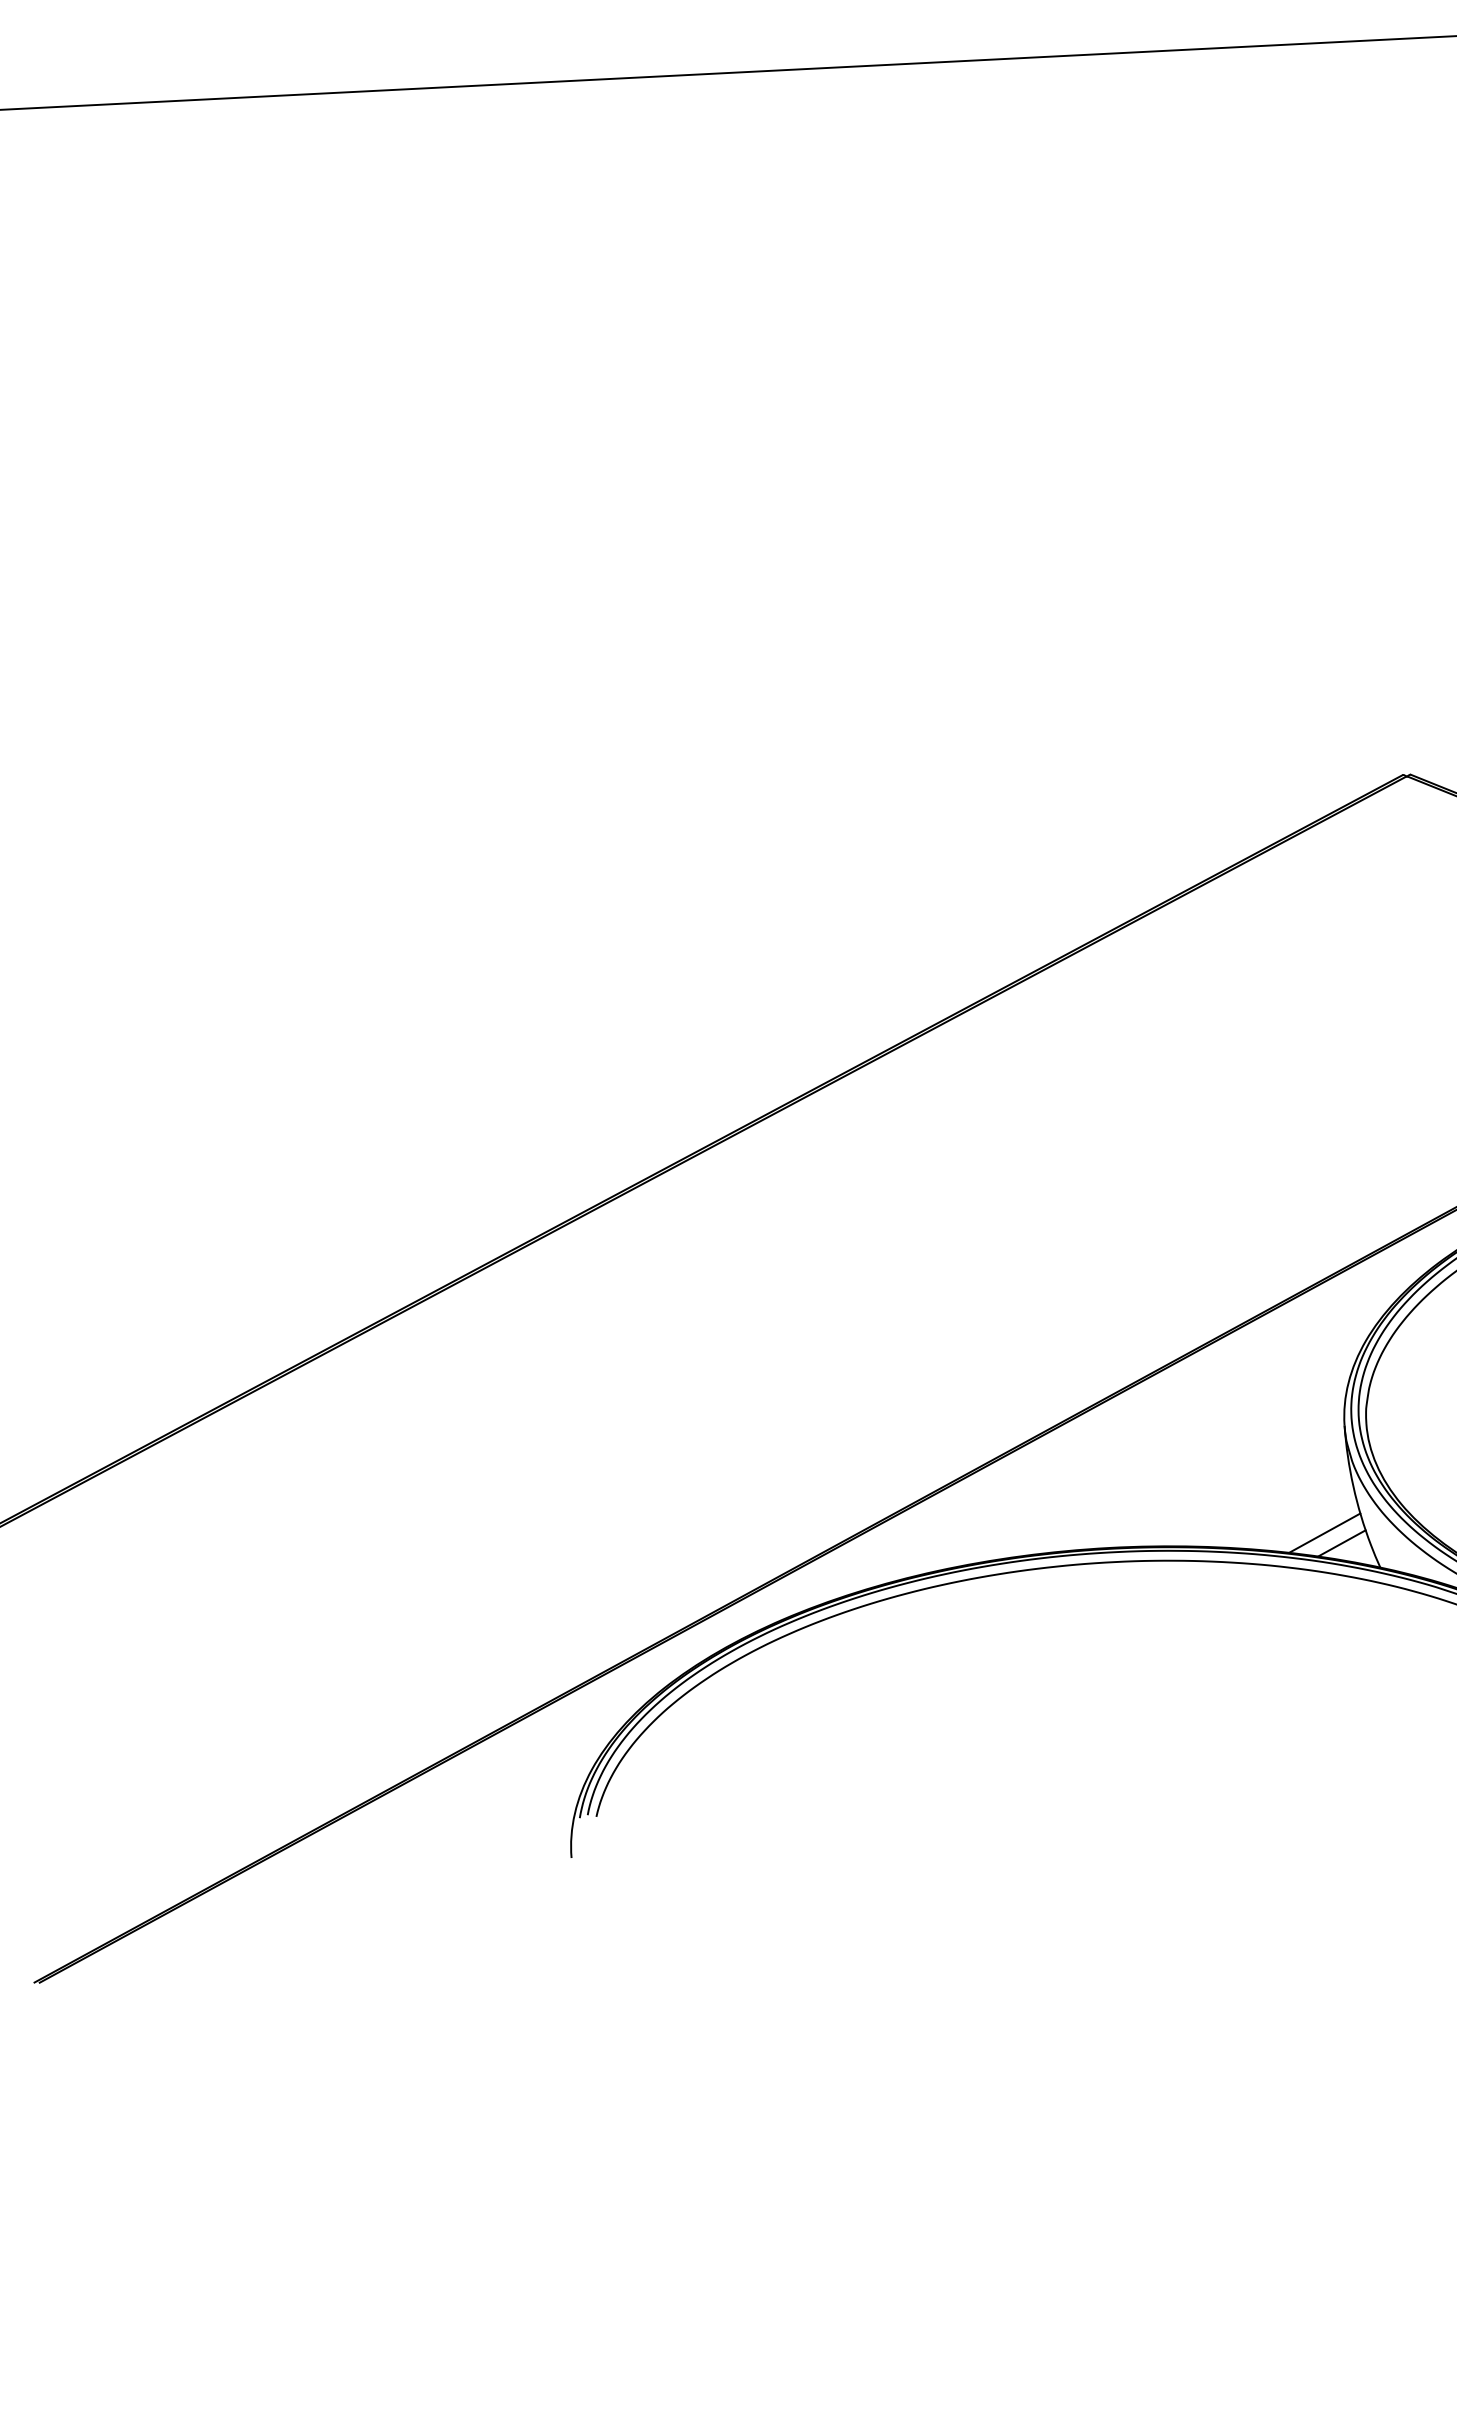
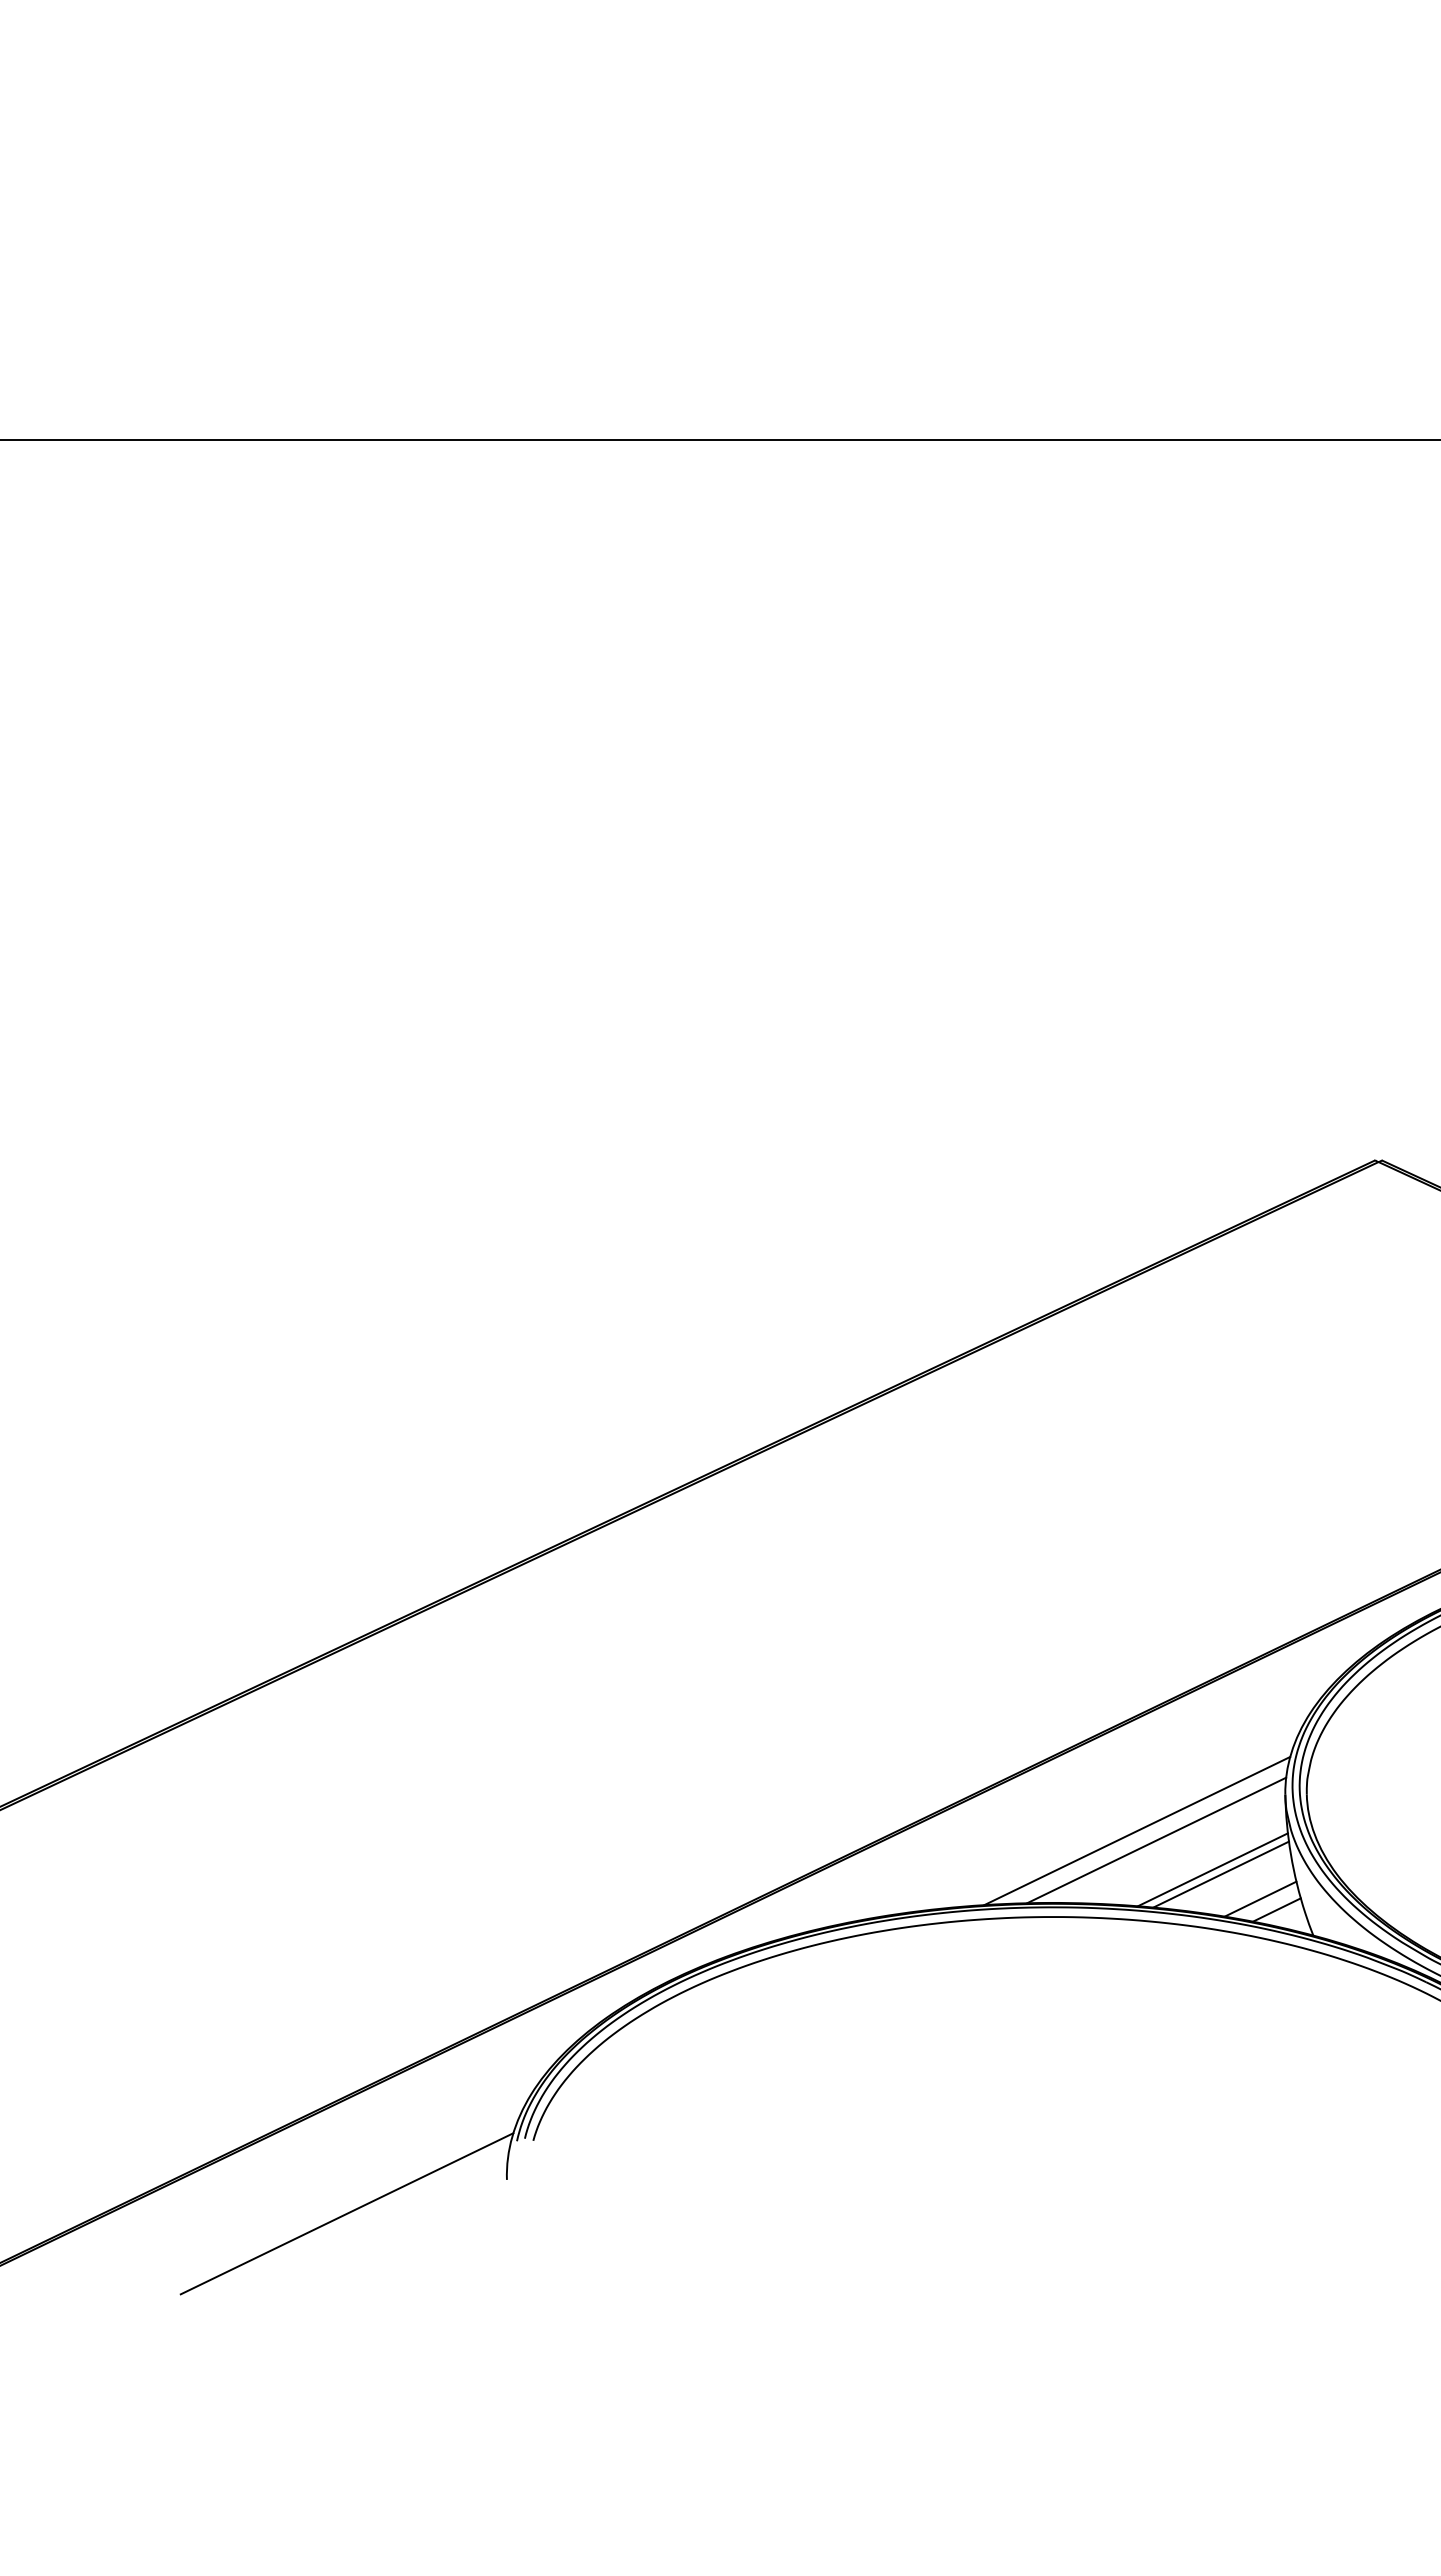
line: (1195, 1469) -> (1137, 1830), added
line: (1215, 1478) -> (1156, 1840), added
line: (1274, 1505) -> (1212, 1869), added
line: (1282, 1510) -> (1220, 1874), added
line: (409, 1900) -> (346, 2213), added

